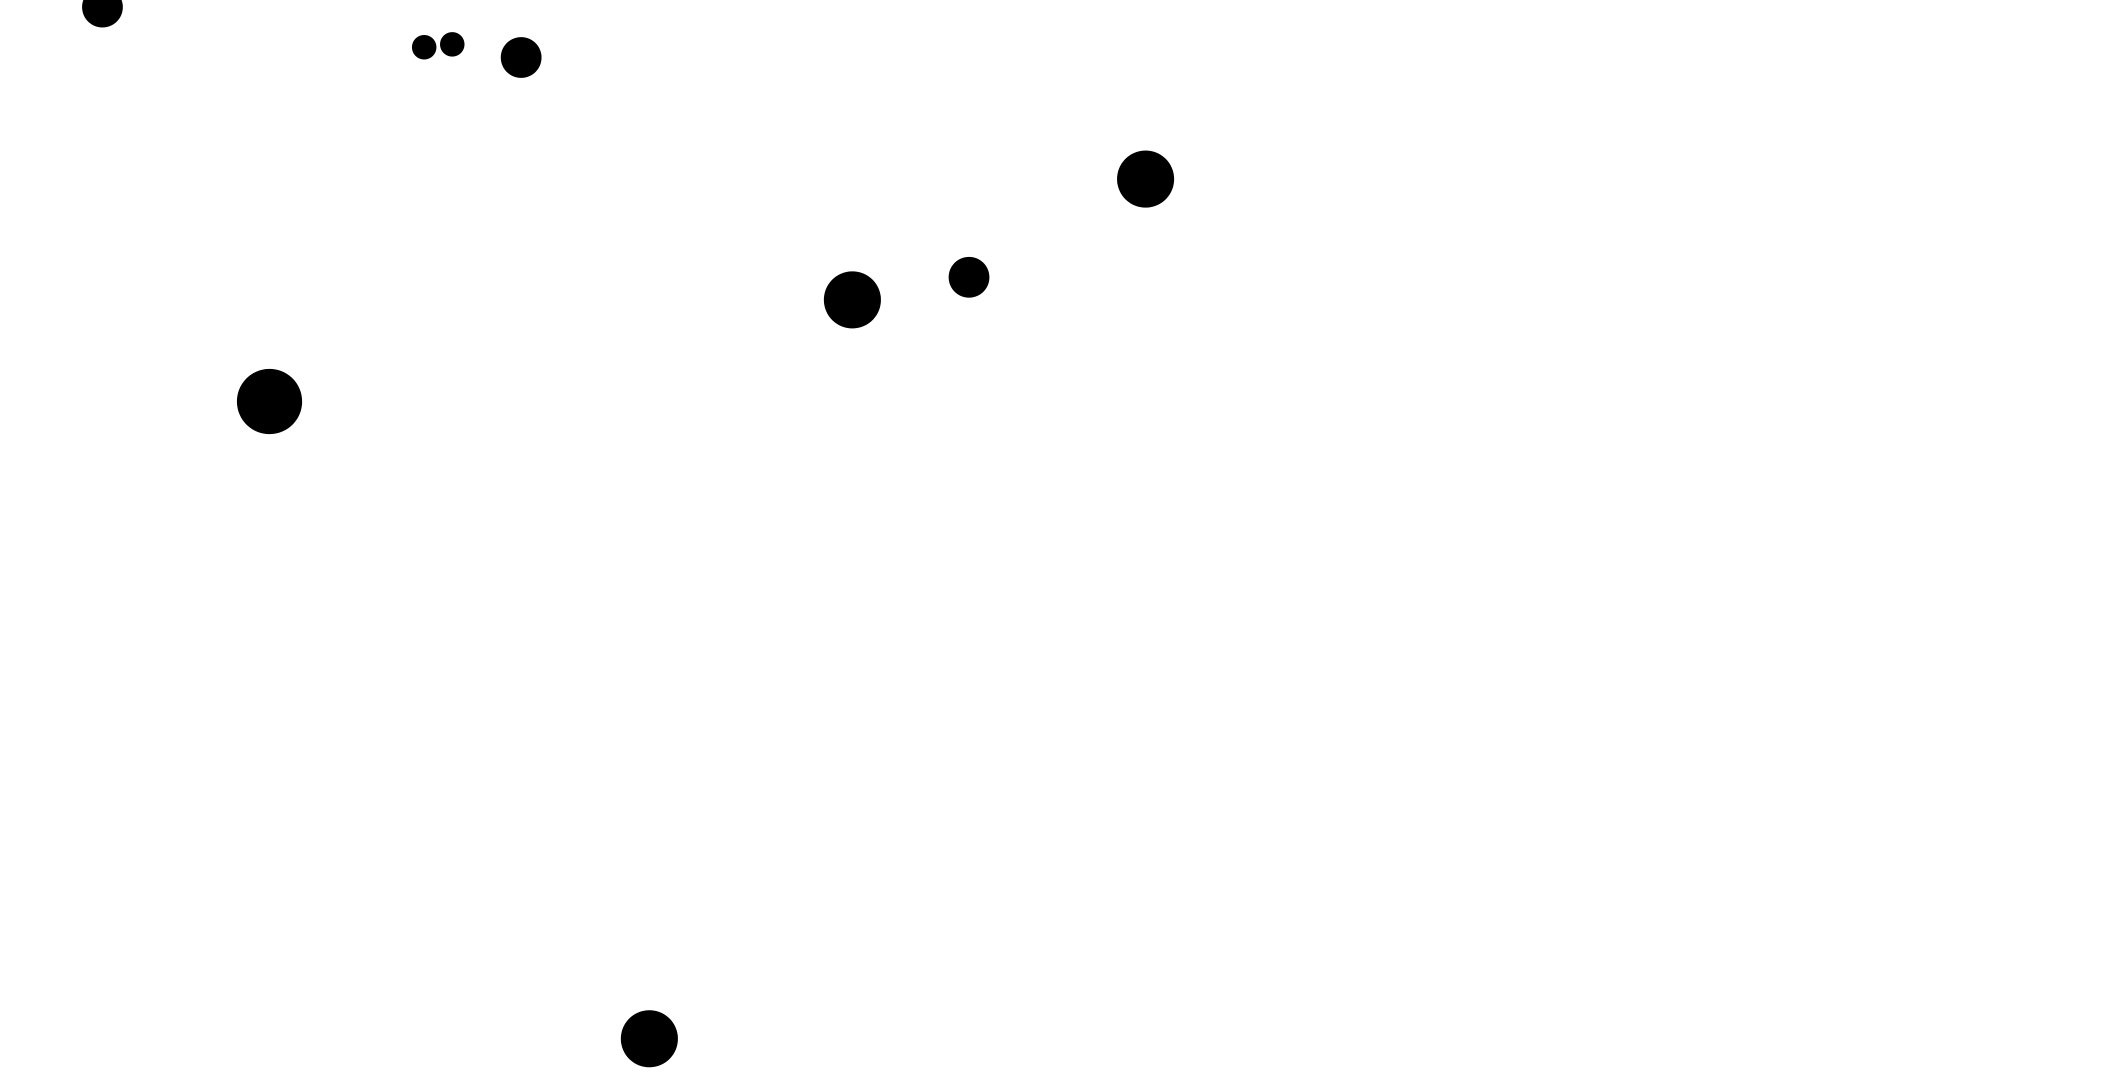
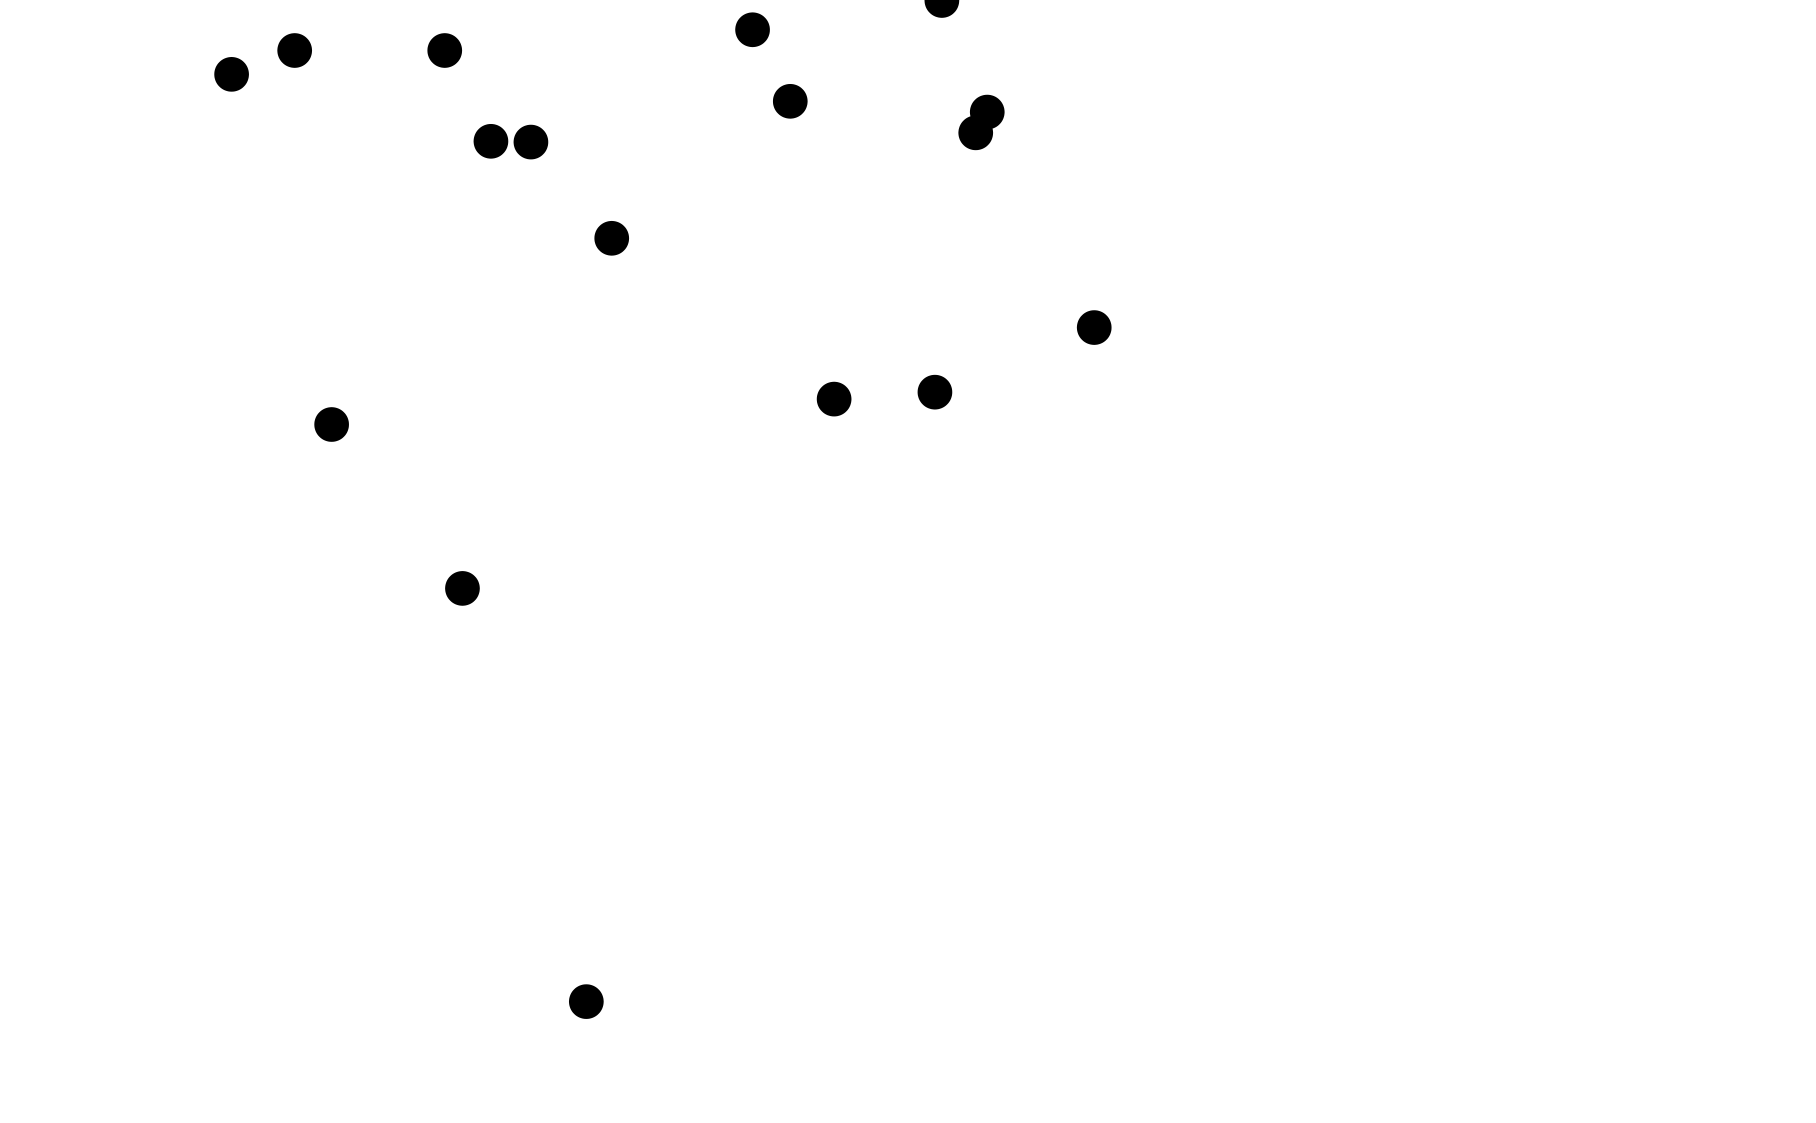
part: (437, 45) -> (510, 141), size x1.67
part: (520, 57) -> (611, 238), moved
part: (1146, 178) -> (1094, 327), size x0.71
part: (851, 299) -> (833, 398), size x0.71
part: (269, 401) -> (331, 424), size x0.62
fill: (445, 574) -> (462, 588), added
part: (649, 1038) -> (586, 1001), size x0.71

